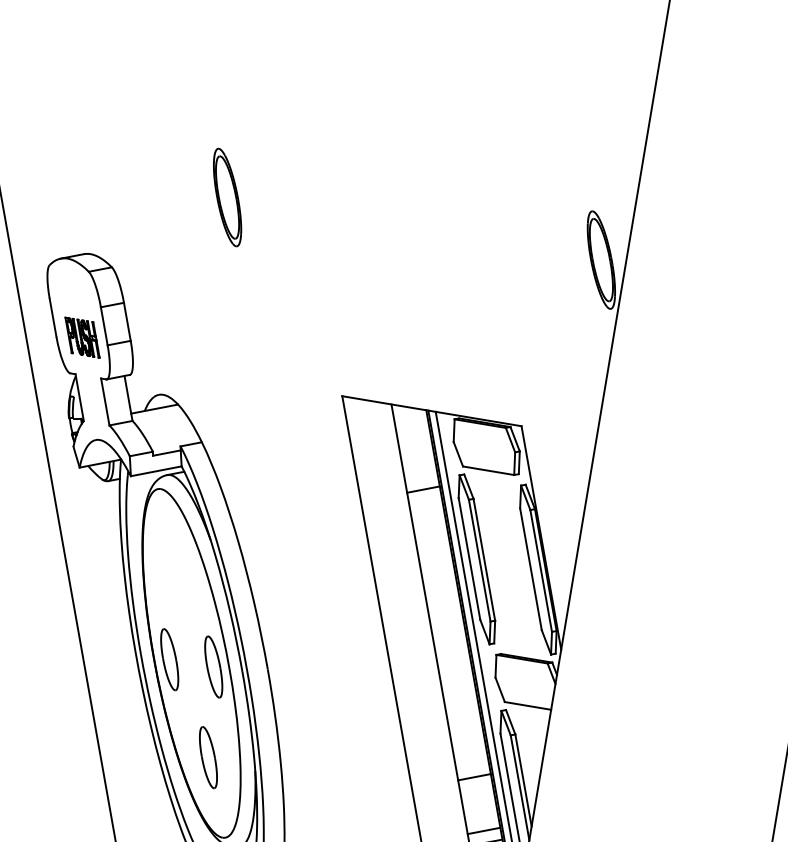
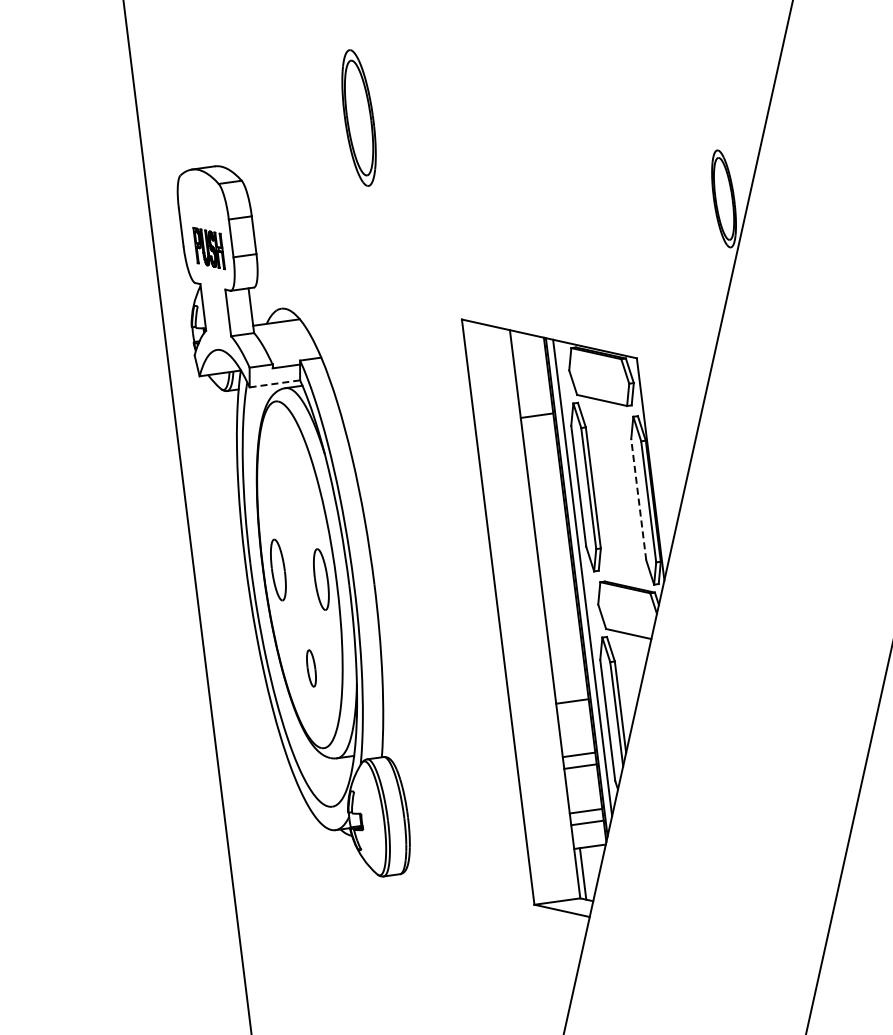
part: (227, 197) -> (359, 117), size x1.4
line: (155, 470) -> (274, 383), solid -> dashed
line: (530, 569) -> (638, 499), solid -> dashed
part: (208, 757) -> (311, 668), size x0.6

